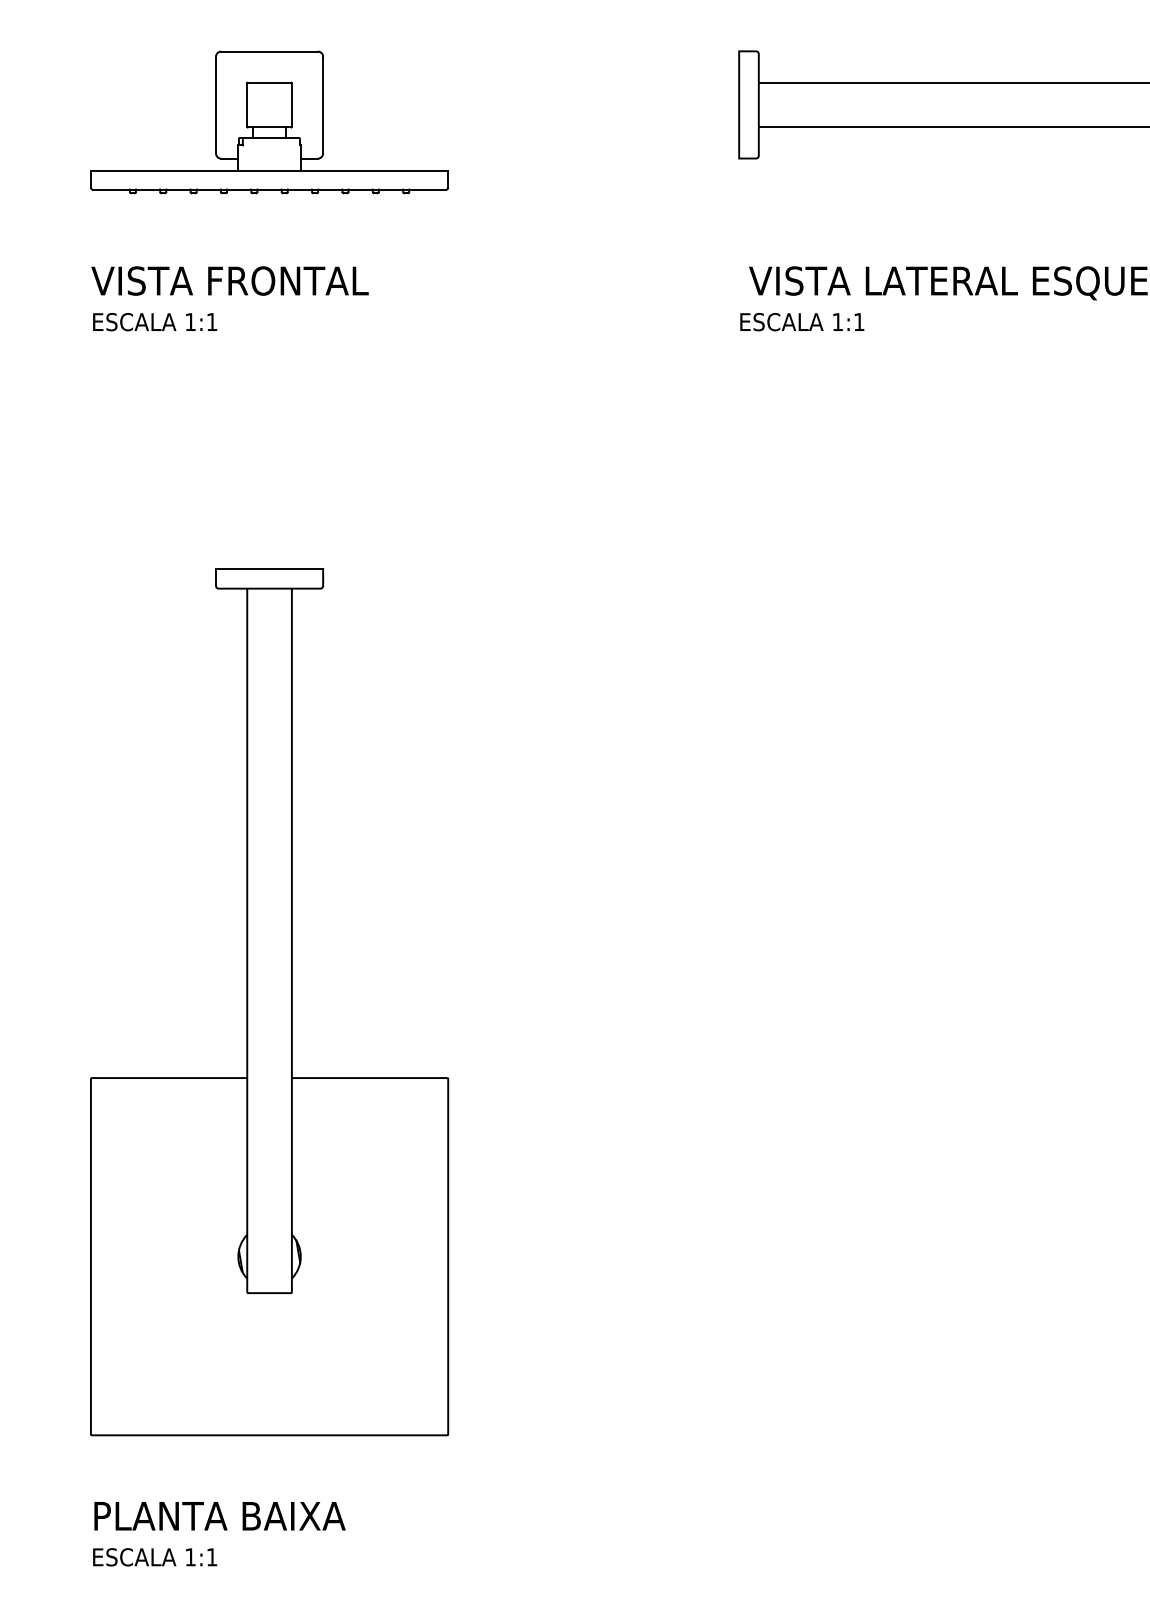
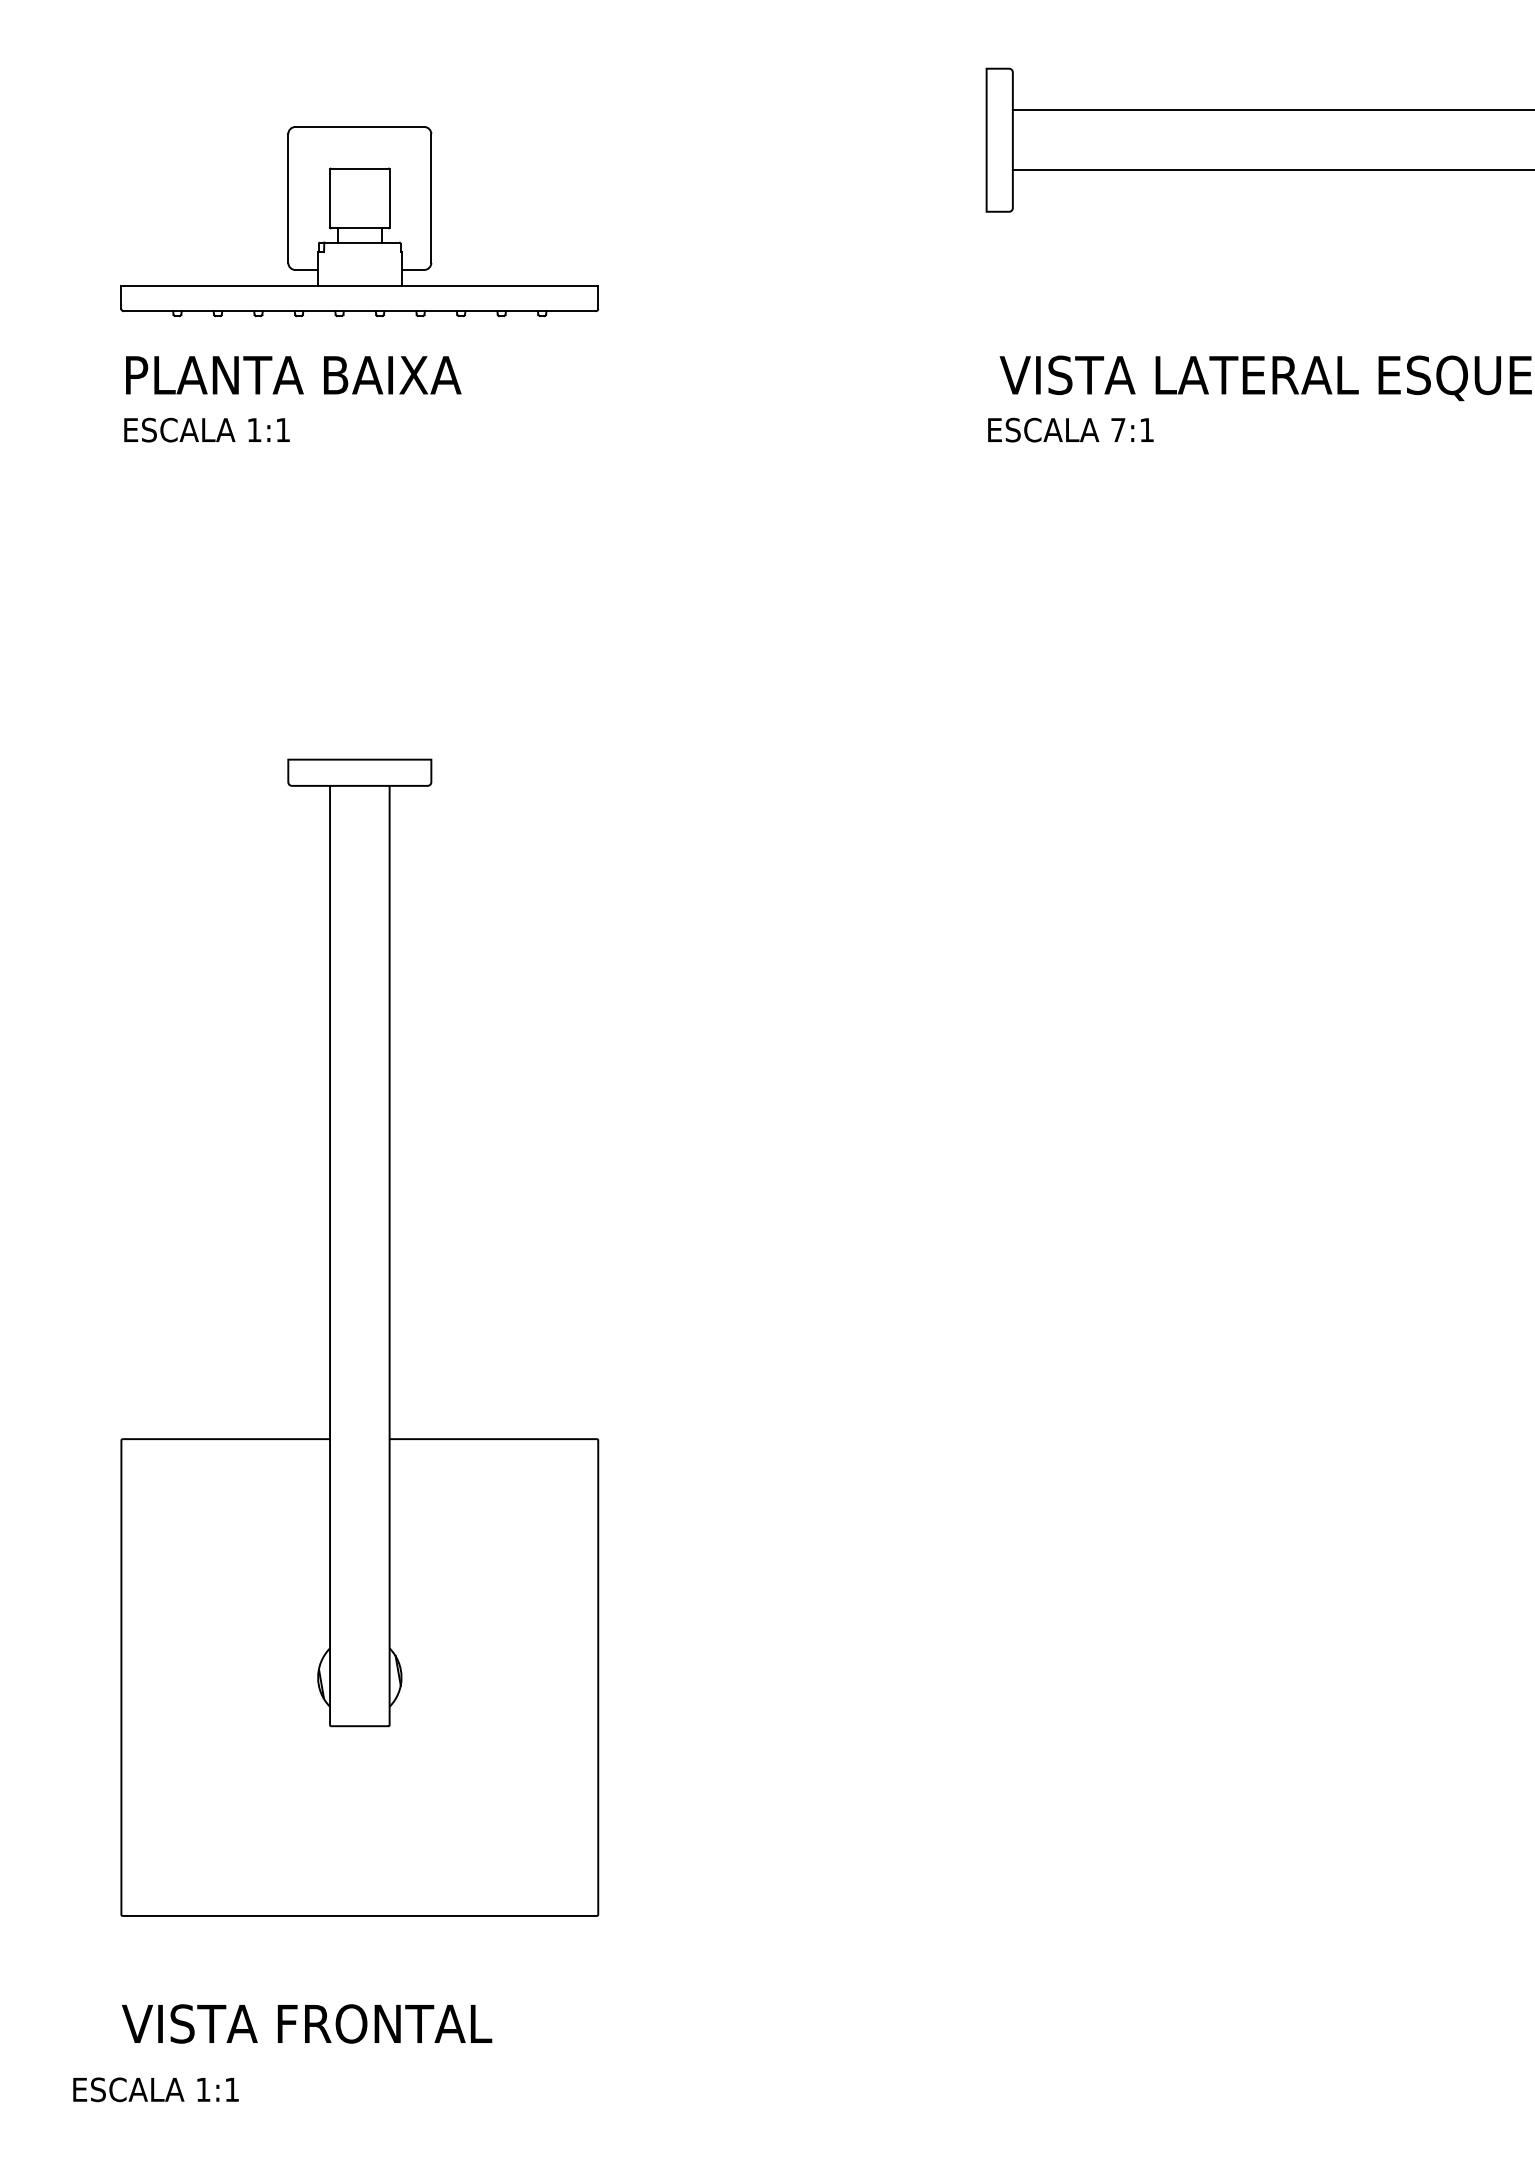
part: (269, 122) -> (359, 221), moved
text: (230, 281) -> (307, 375), VISTA FRONTAL -> PLANTA BAIXA
text: (837, 321) -> (1118, 429), 1:1 -> 7:1
text: (230, 1515) -> (307, 2023), PLANTA BAIXA -> VISTA FRONTAL
text: (154, 1557) -> (155, 2089), moved

